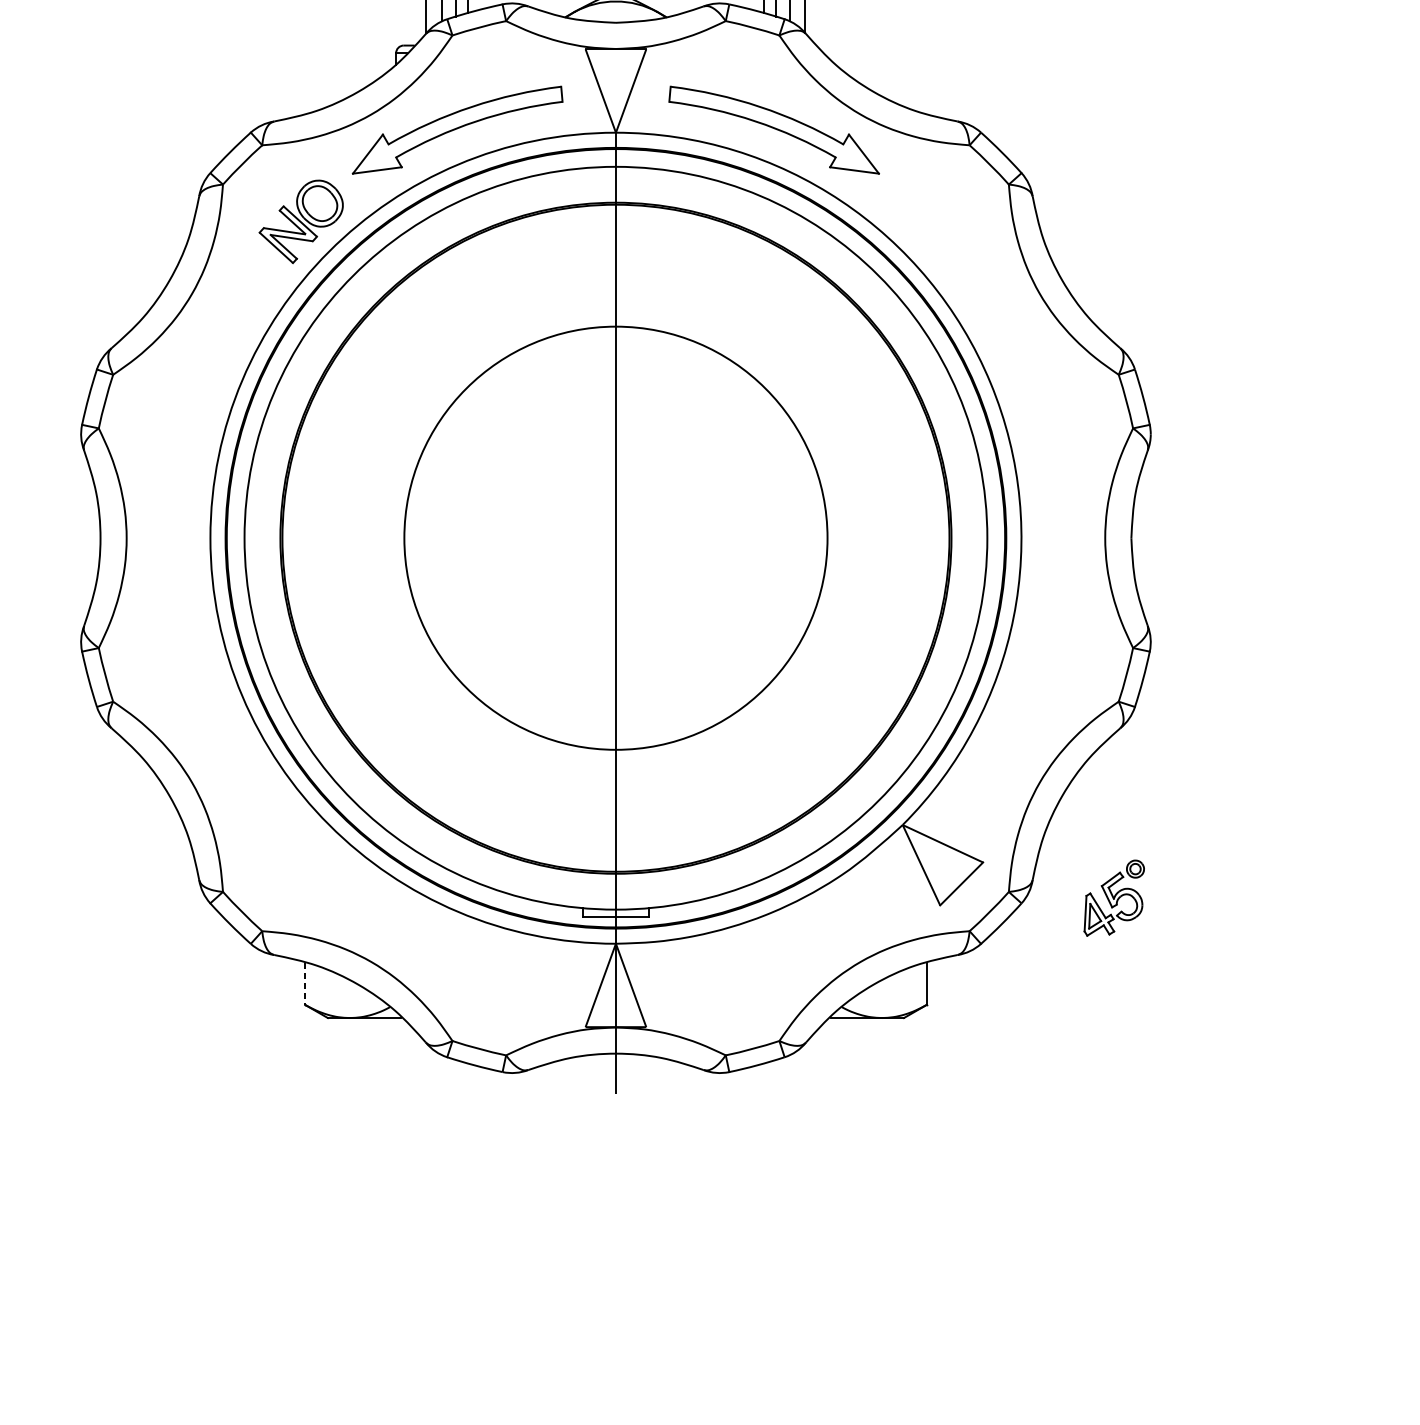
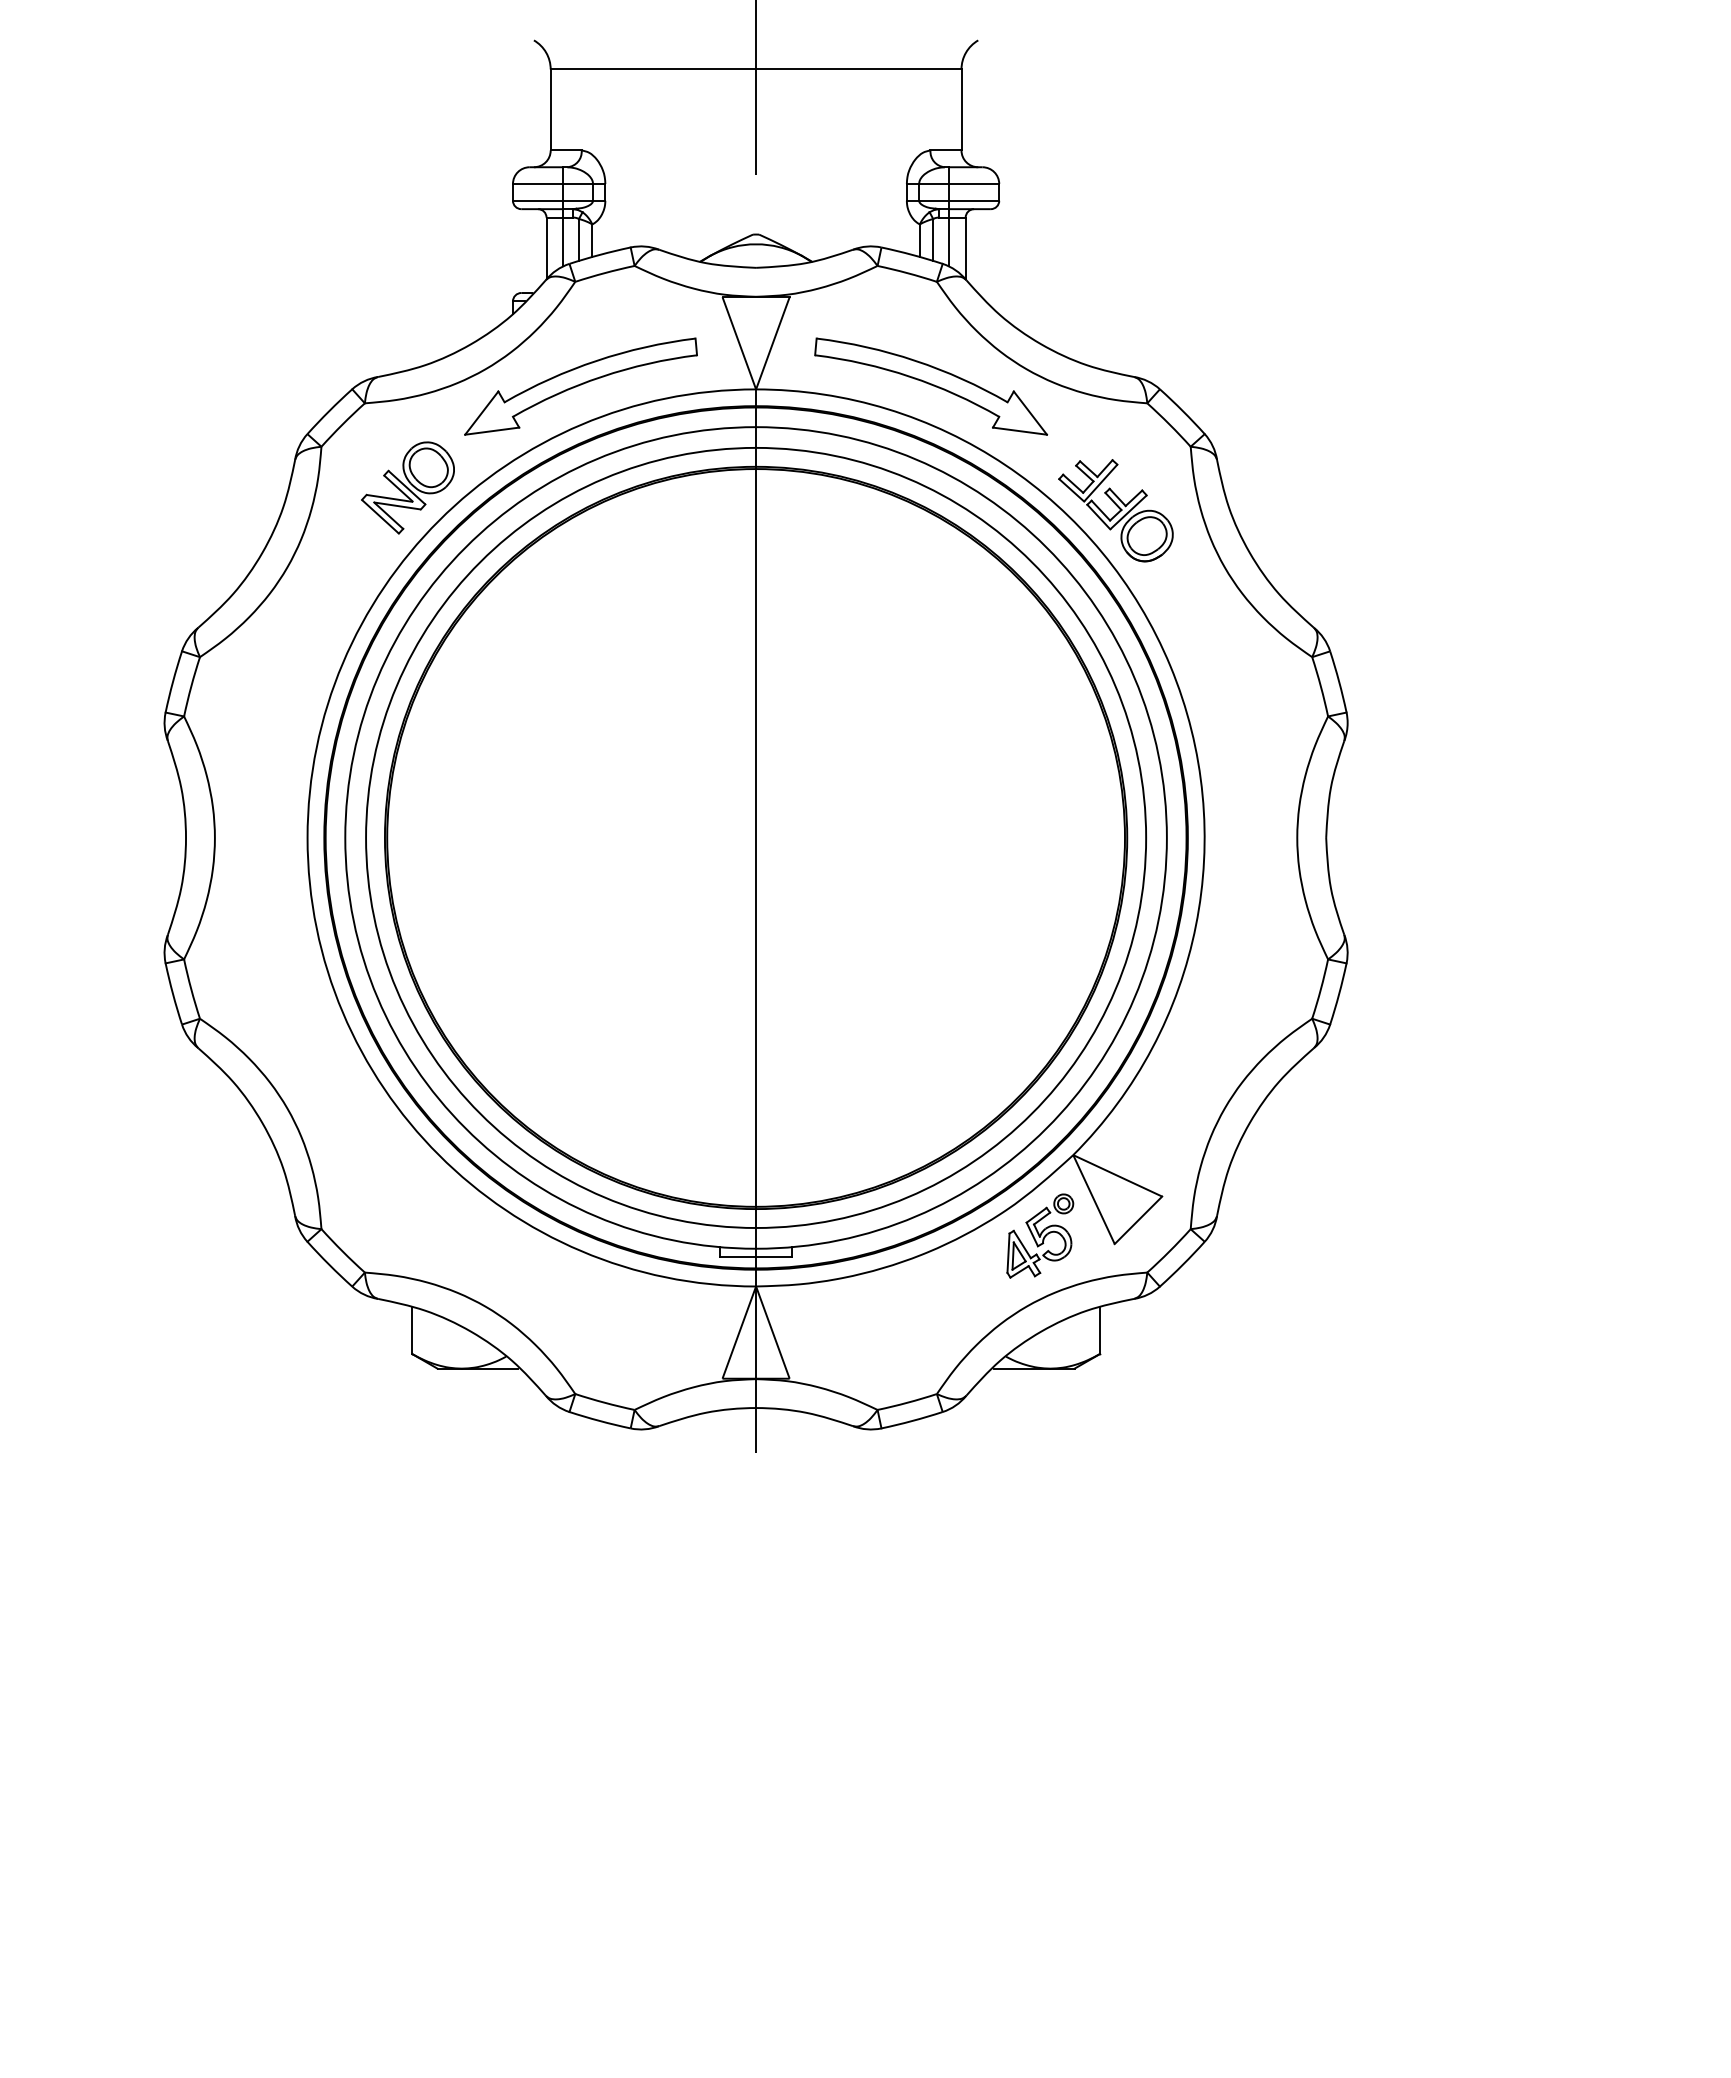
part: (940, 242) -> (1115, 510), added
circle: (616, 537) -> (756, 837), size x1.67
part: (1114, 897) -> (1040, 1235), moved
line: (305, 984) -> (412, 1331), dashed -> solid

